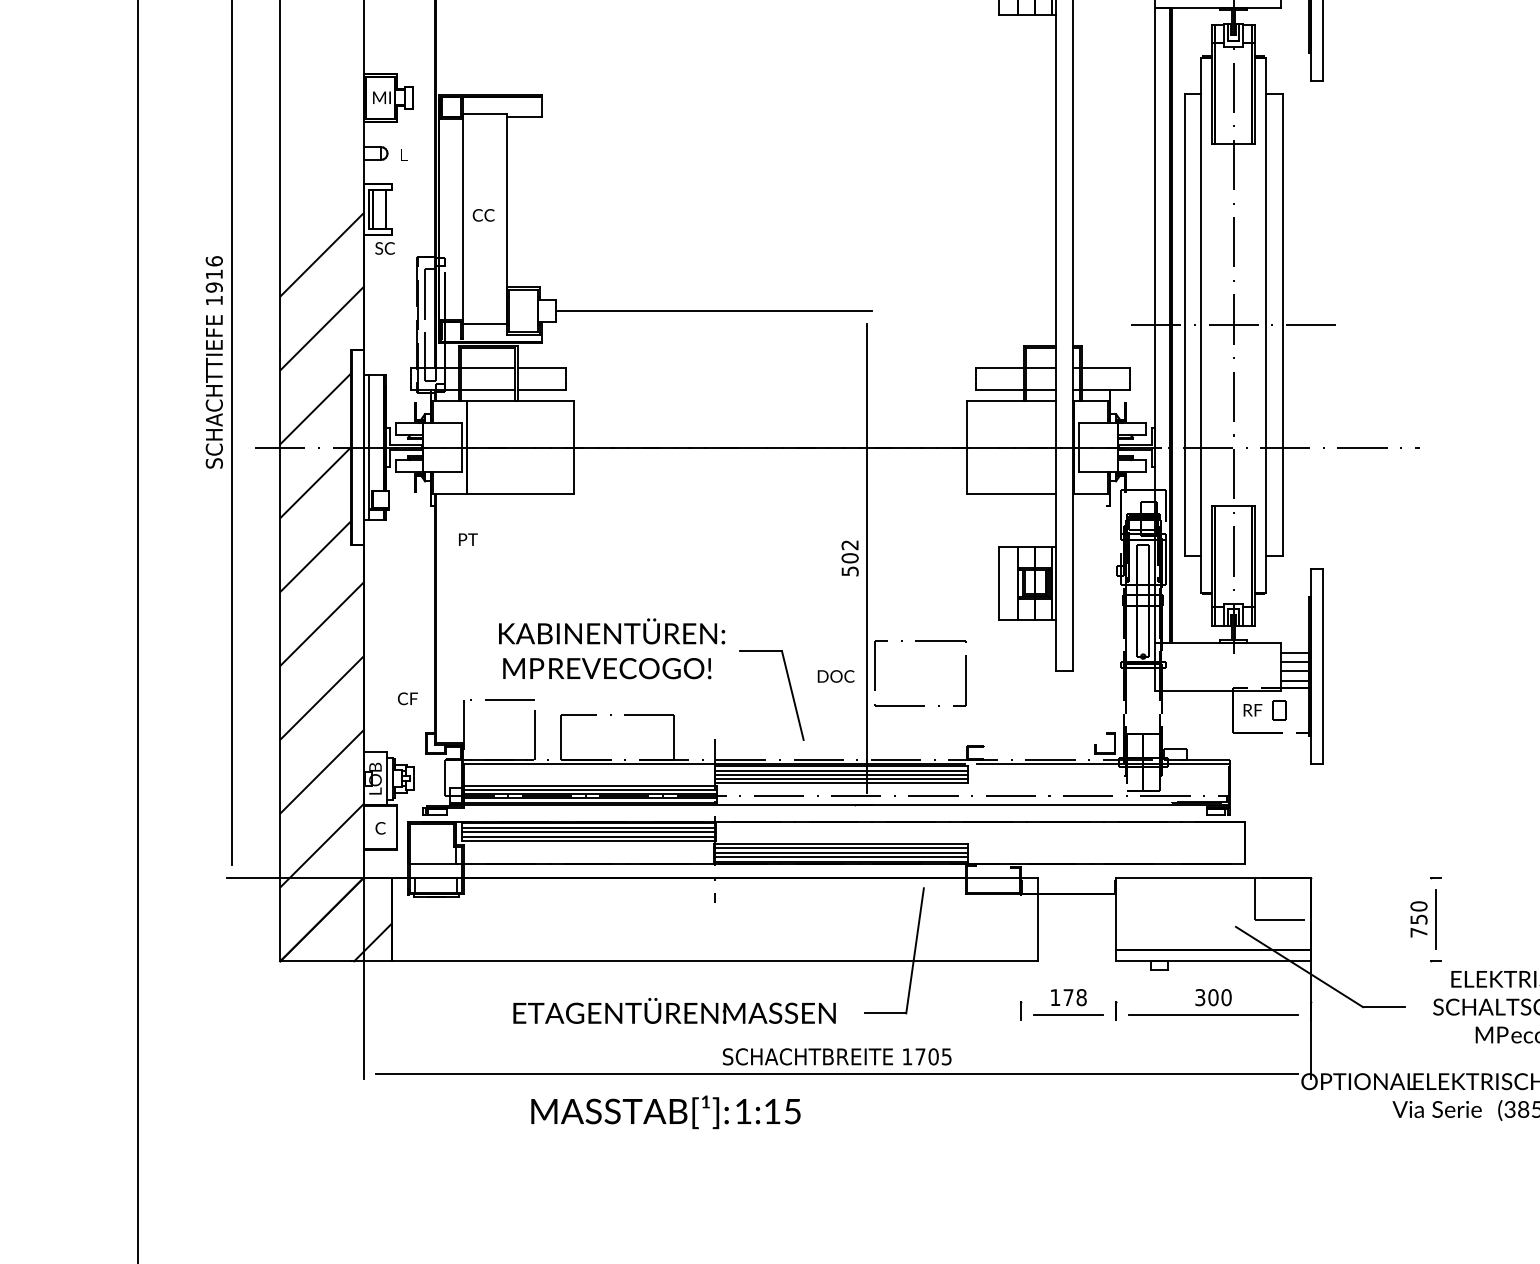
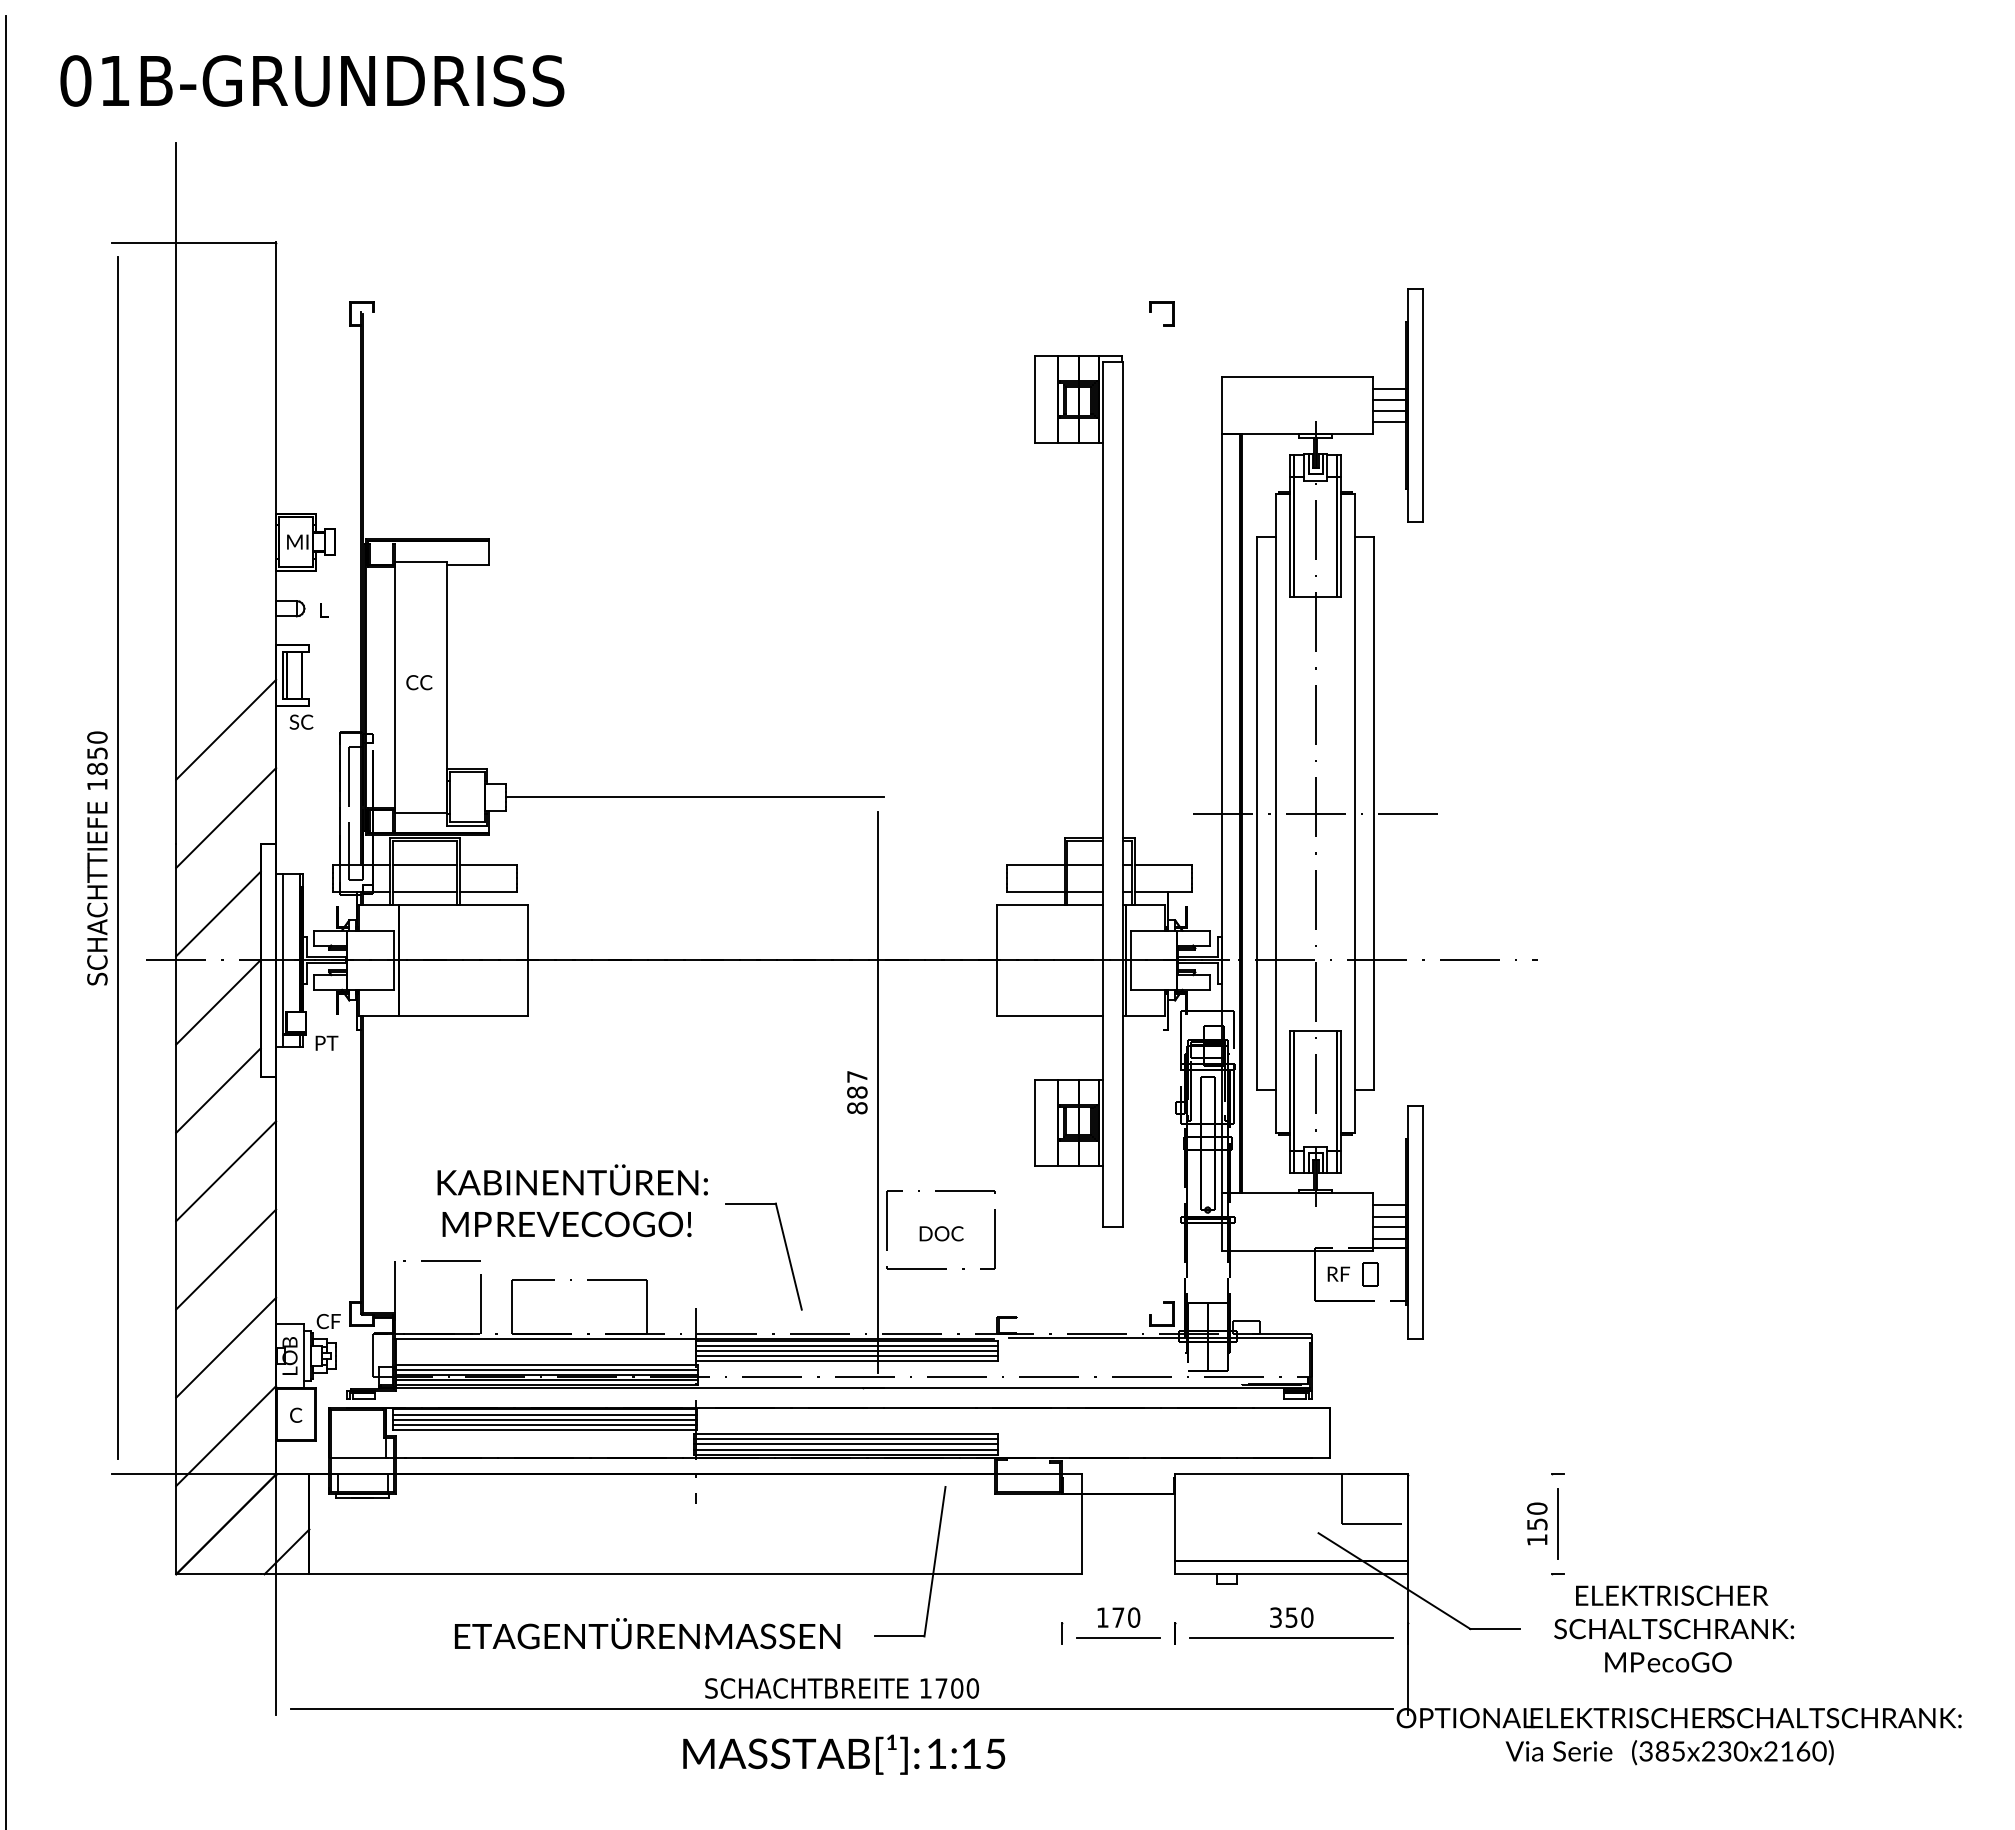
text: (214, 274) -> (97, 753), 1916 -> 1850
text: (467, 539) -> (326, 1042), moved
text: (850, 558) -> (857, 1092), 502 -> 887
text: (836, 676) -> (941, 1233), moved
text: (407, 698) -> (328, 1321), moved
text: (1419, 932) -> (1537, 1539), 750 -> 150
text: (1081, 997) -> (1134, 1617), 178 -> 170
text: (1213, 997) -> (1291, 1617), 300 -> 350
text: (946, 1056) -> (972, 1688), 1705 -> 1700
text: (666, 1112) -> (844, 1754), moved

